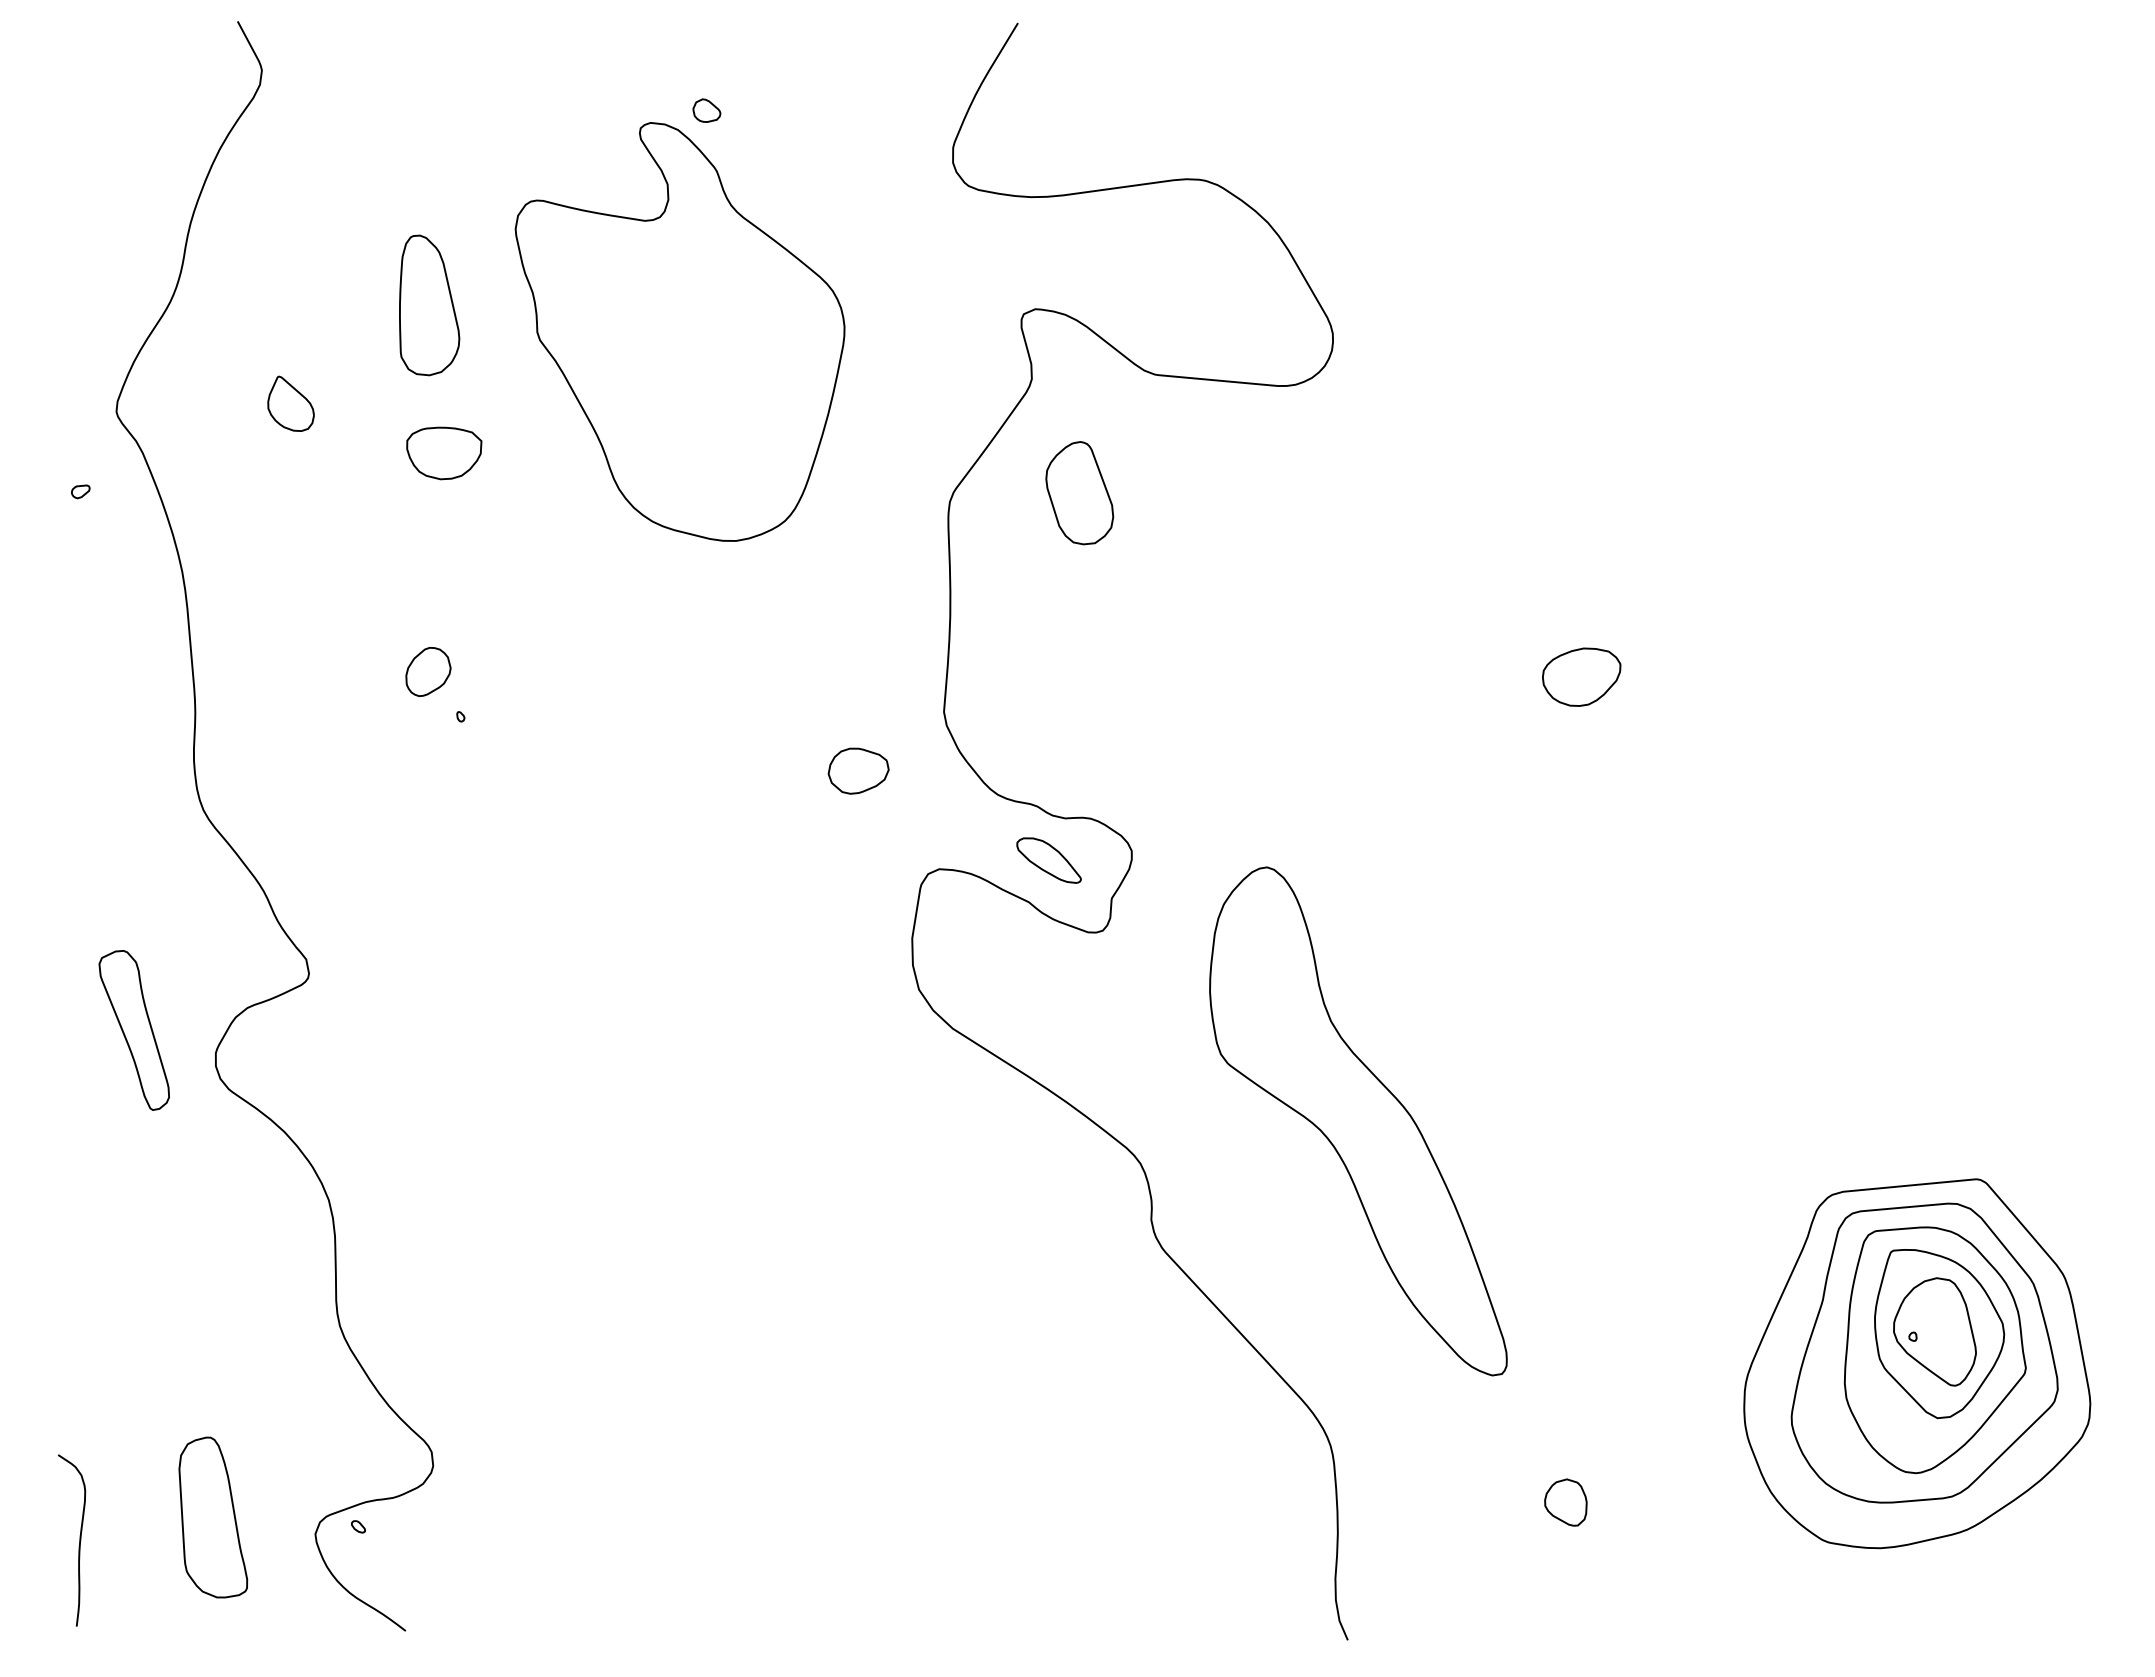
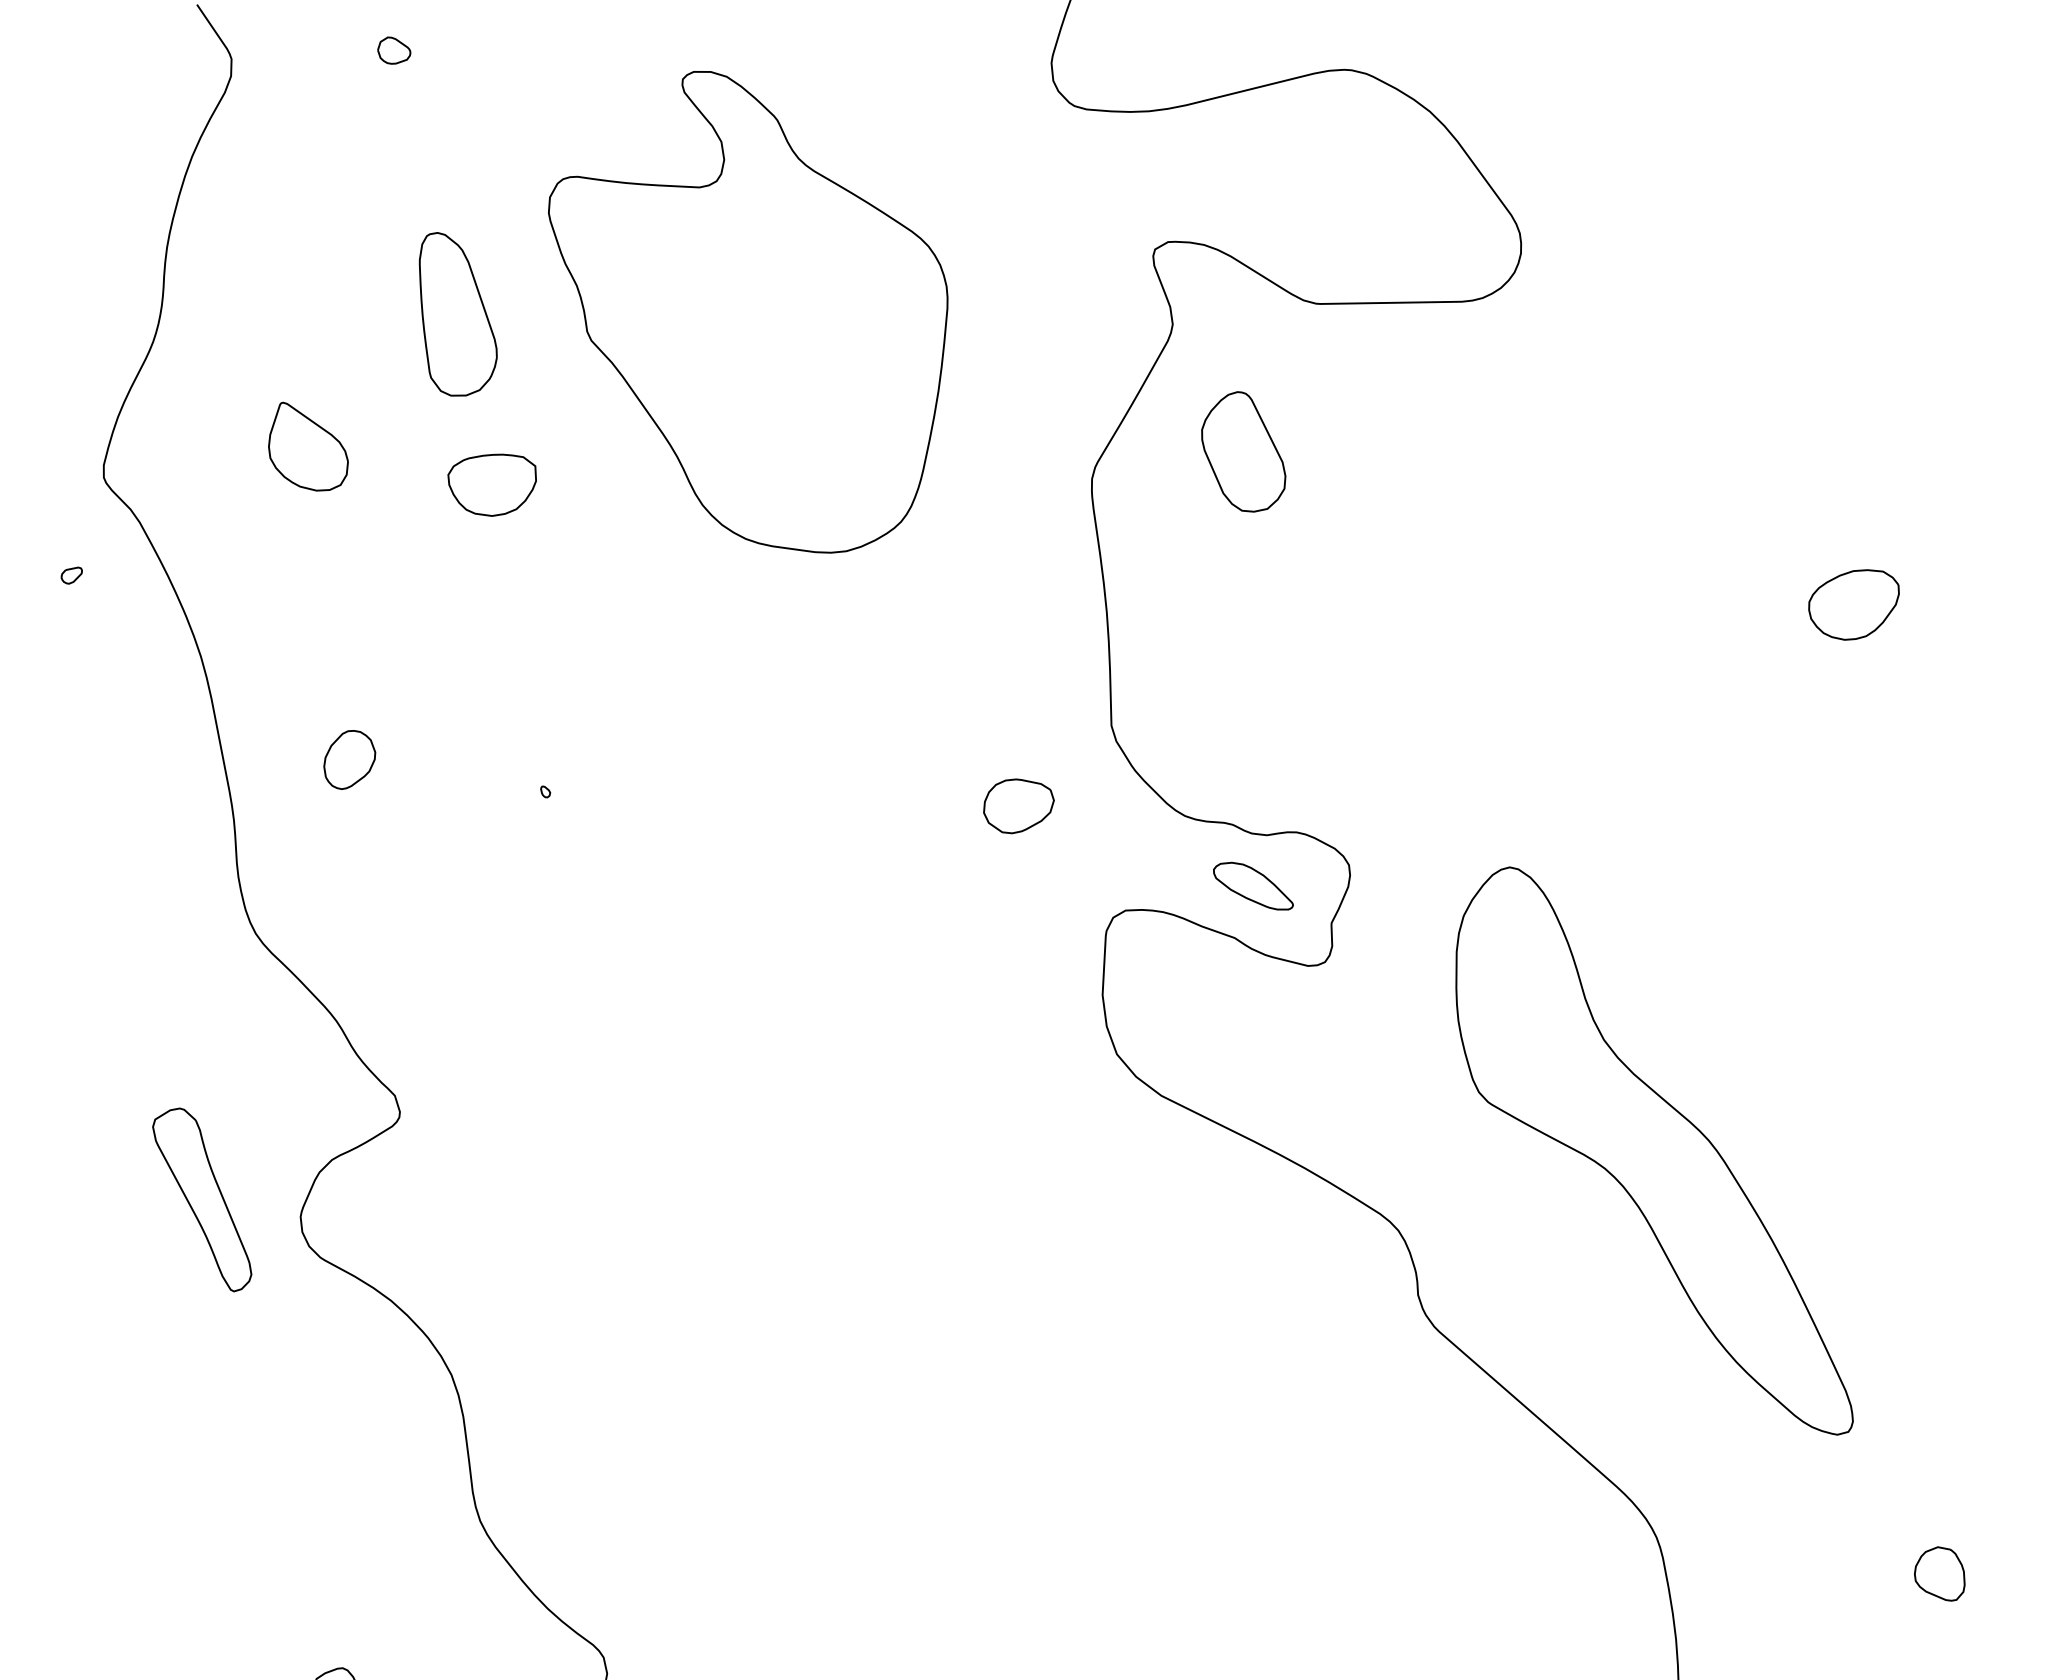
part: (706, 110) -> (393, 50), moved
part: (290, 403) -> (306, 445), size x1.43
part: (428, 671) -> (349, 759), moved

